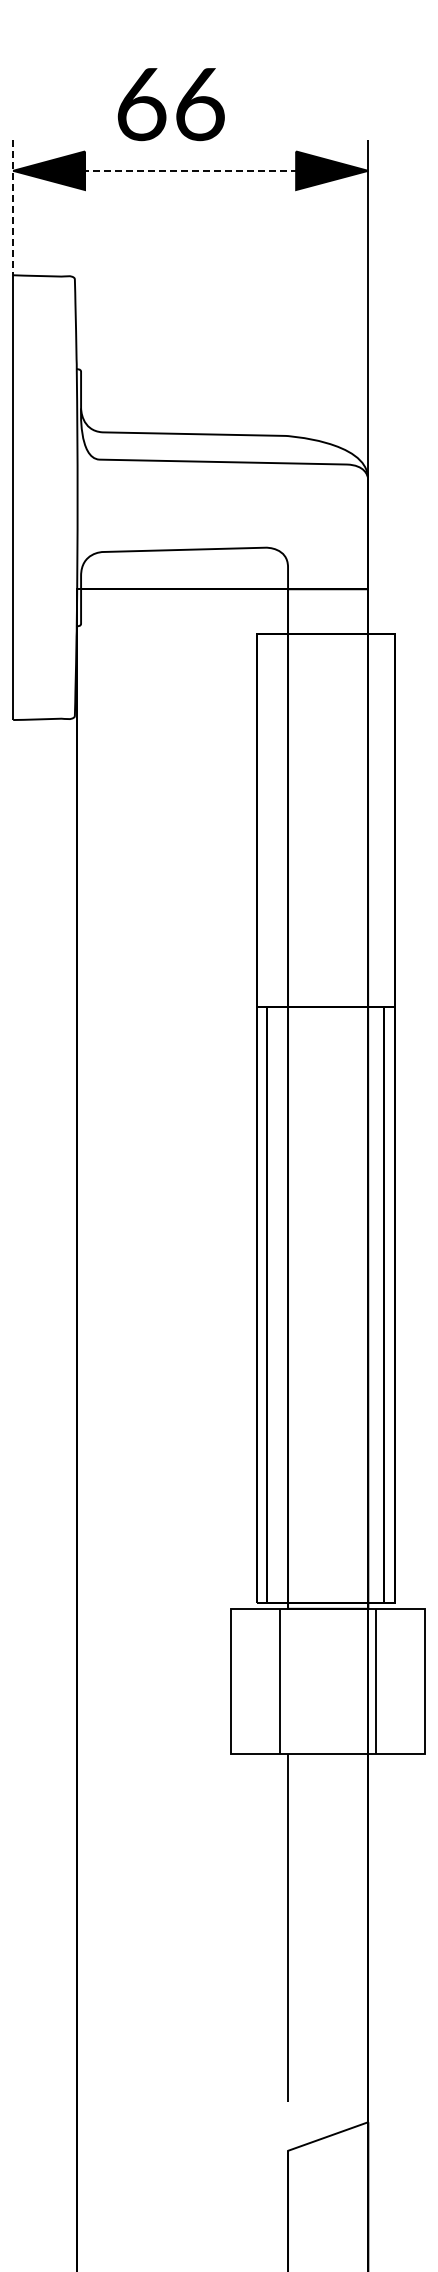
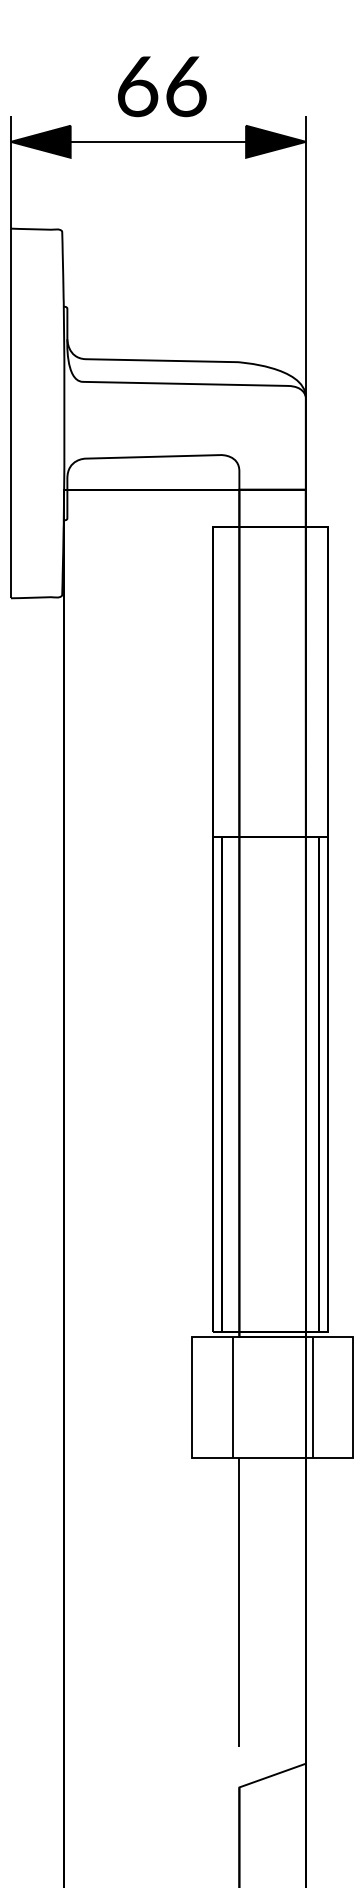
text: (170, 104) -> (161, 86), moved
line: (190, 170) -> (158, 141), dashed -> solid
line: (13, 207) -> (11, 172), dashed -> solid

